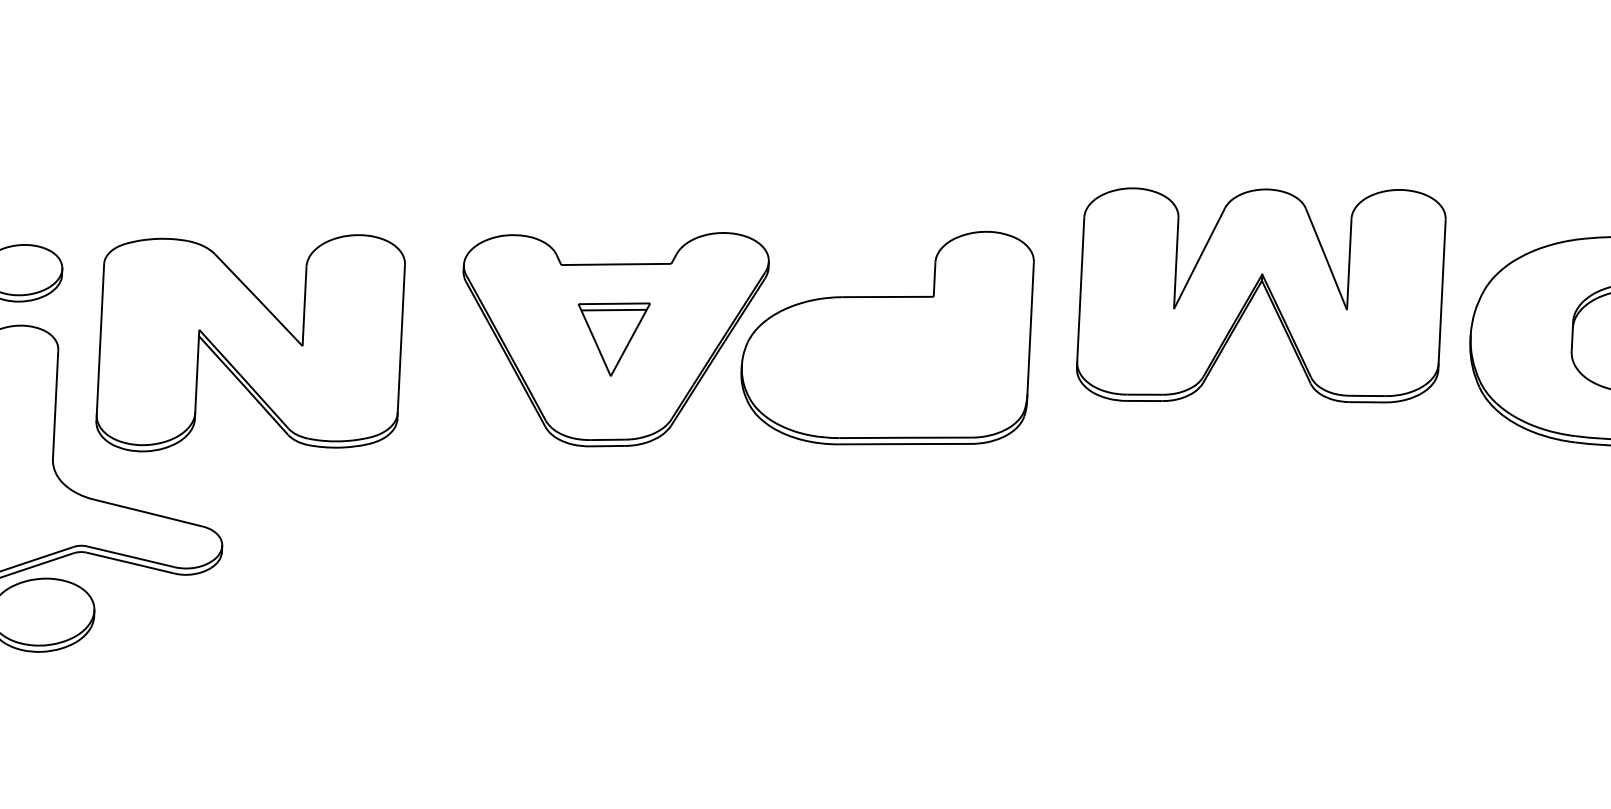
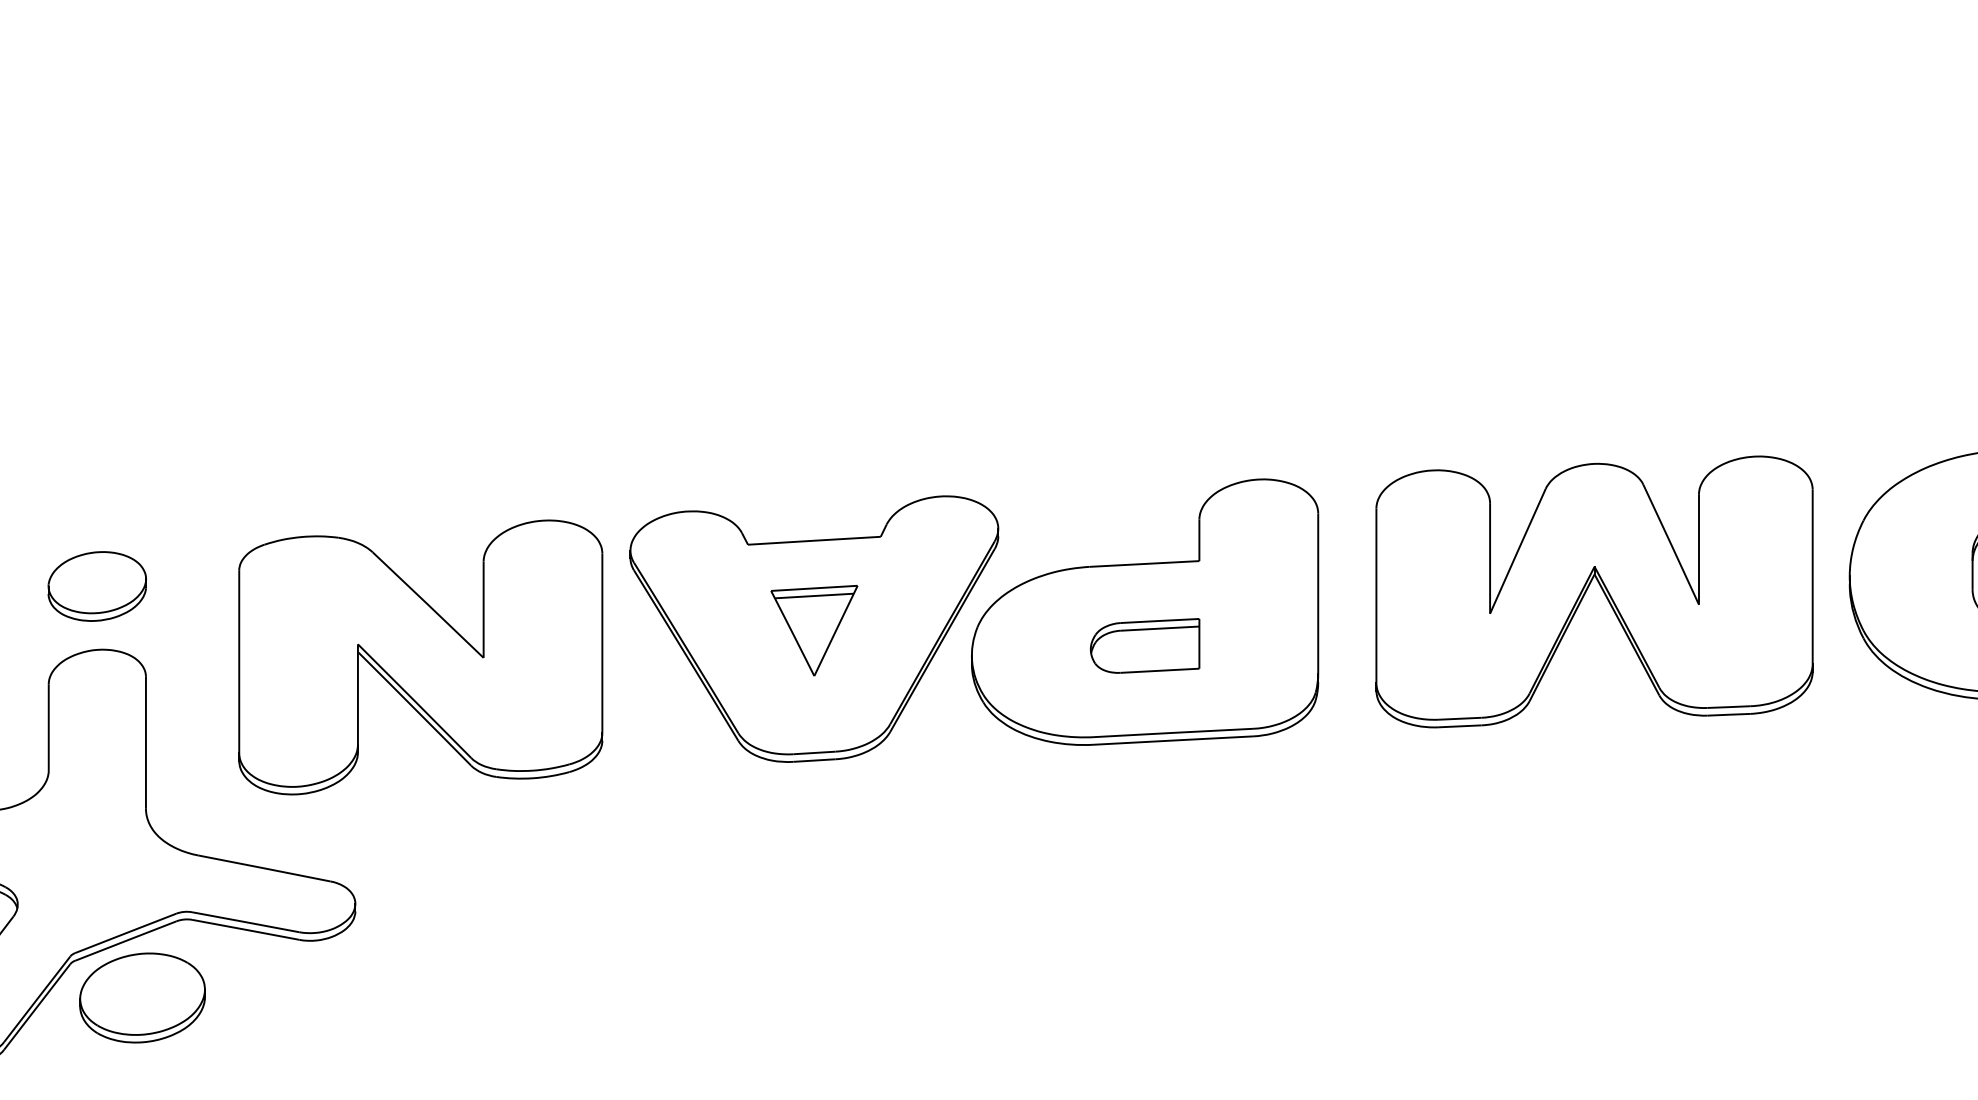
part: (1256, 292) -> (1588, 588), moved
part: (250, 343) -> (420, 657), moved
part: (885, 364) -> (1145, 645), added

